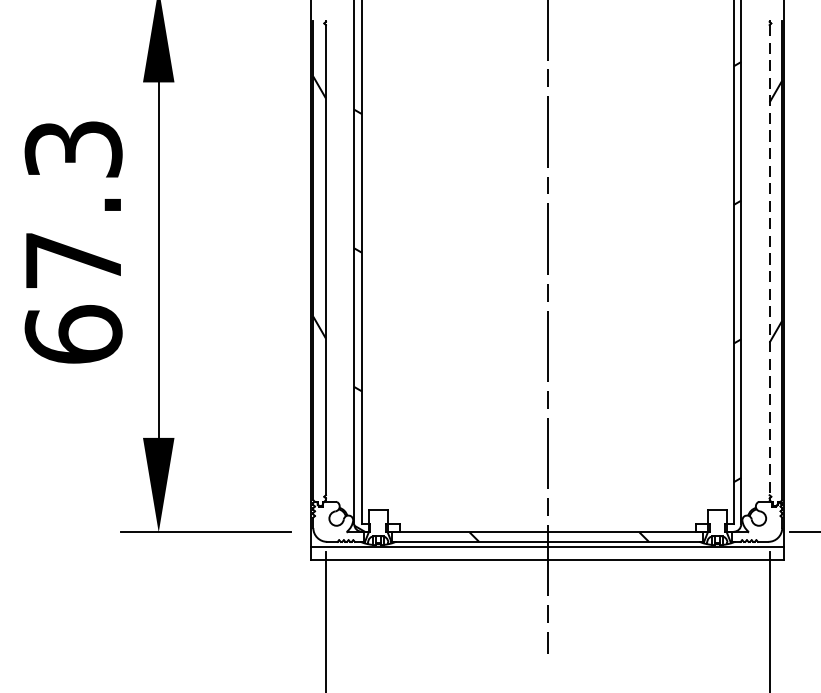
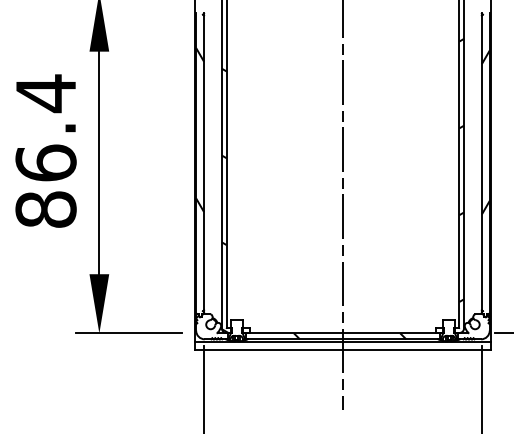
text: (72, 240) -> (45, 150), 67.3 -> 86.4
line: (769, 261) -> (481, 163), dashed -> solid

